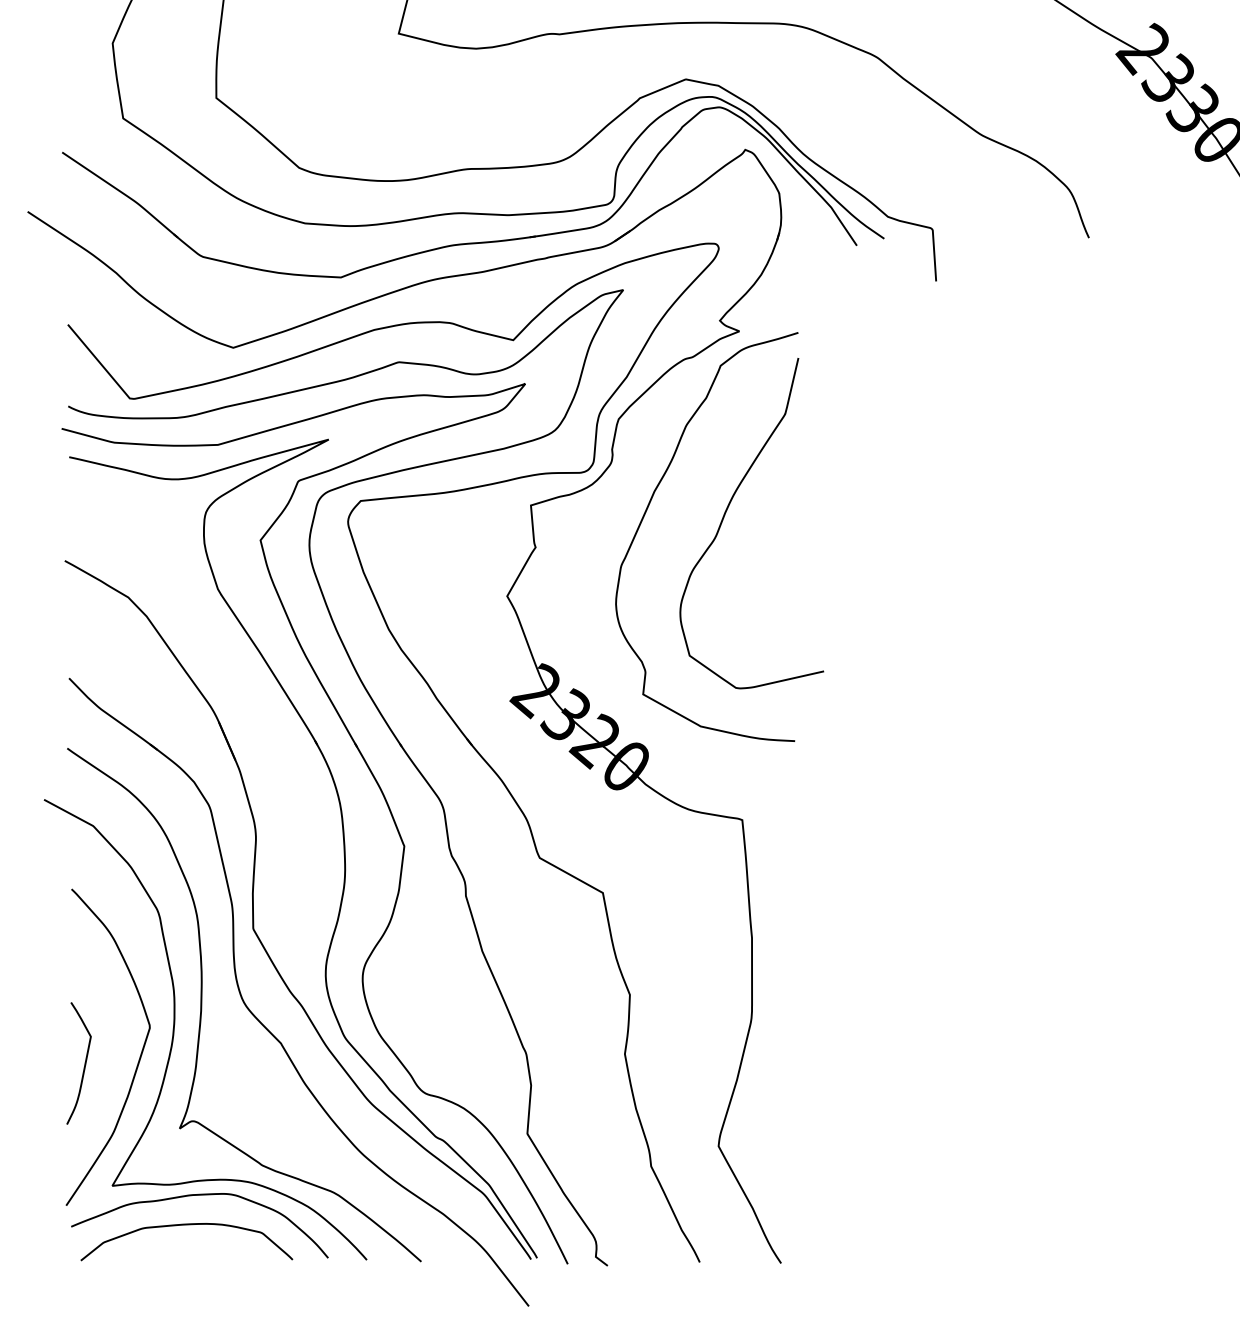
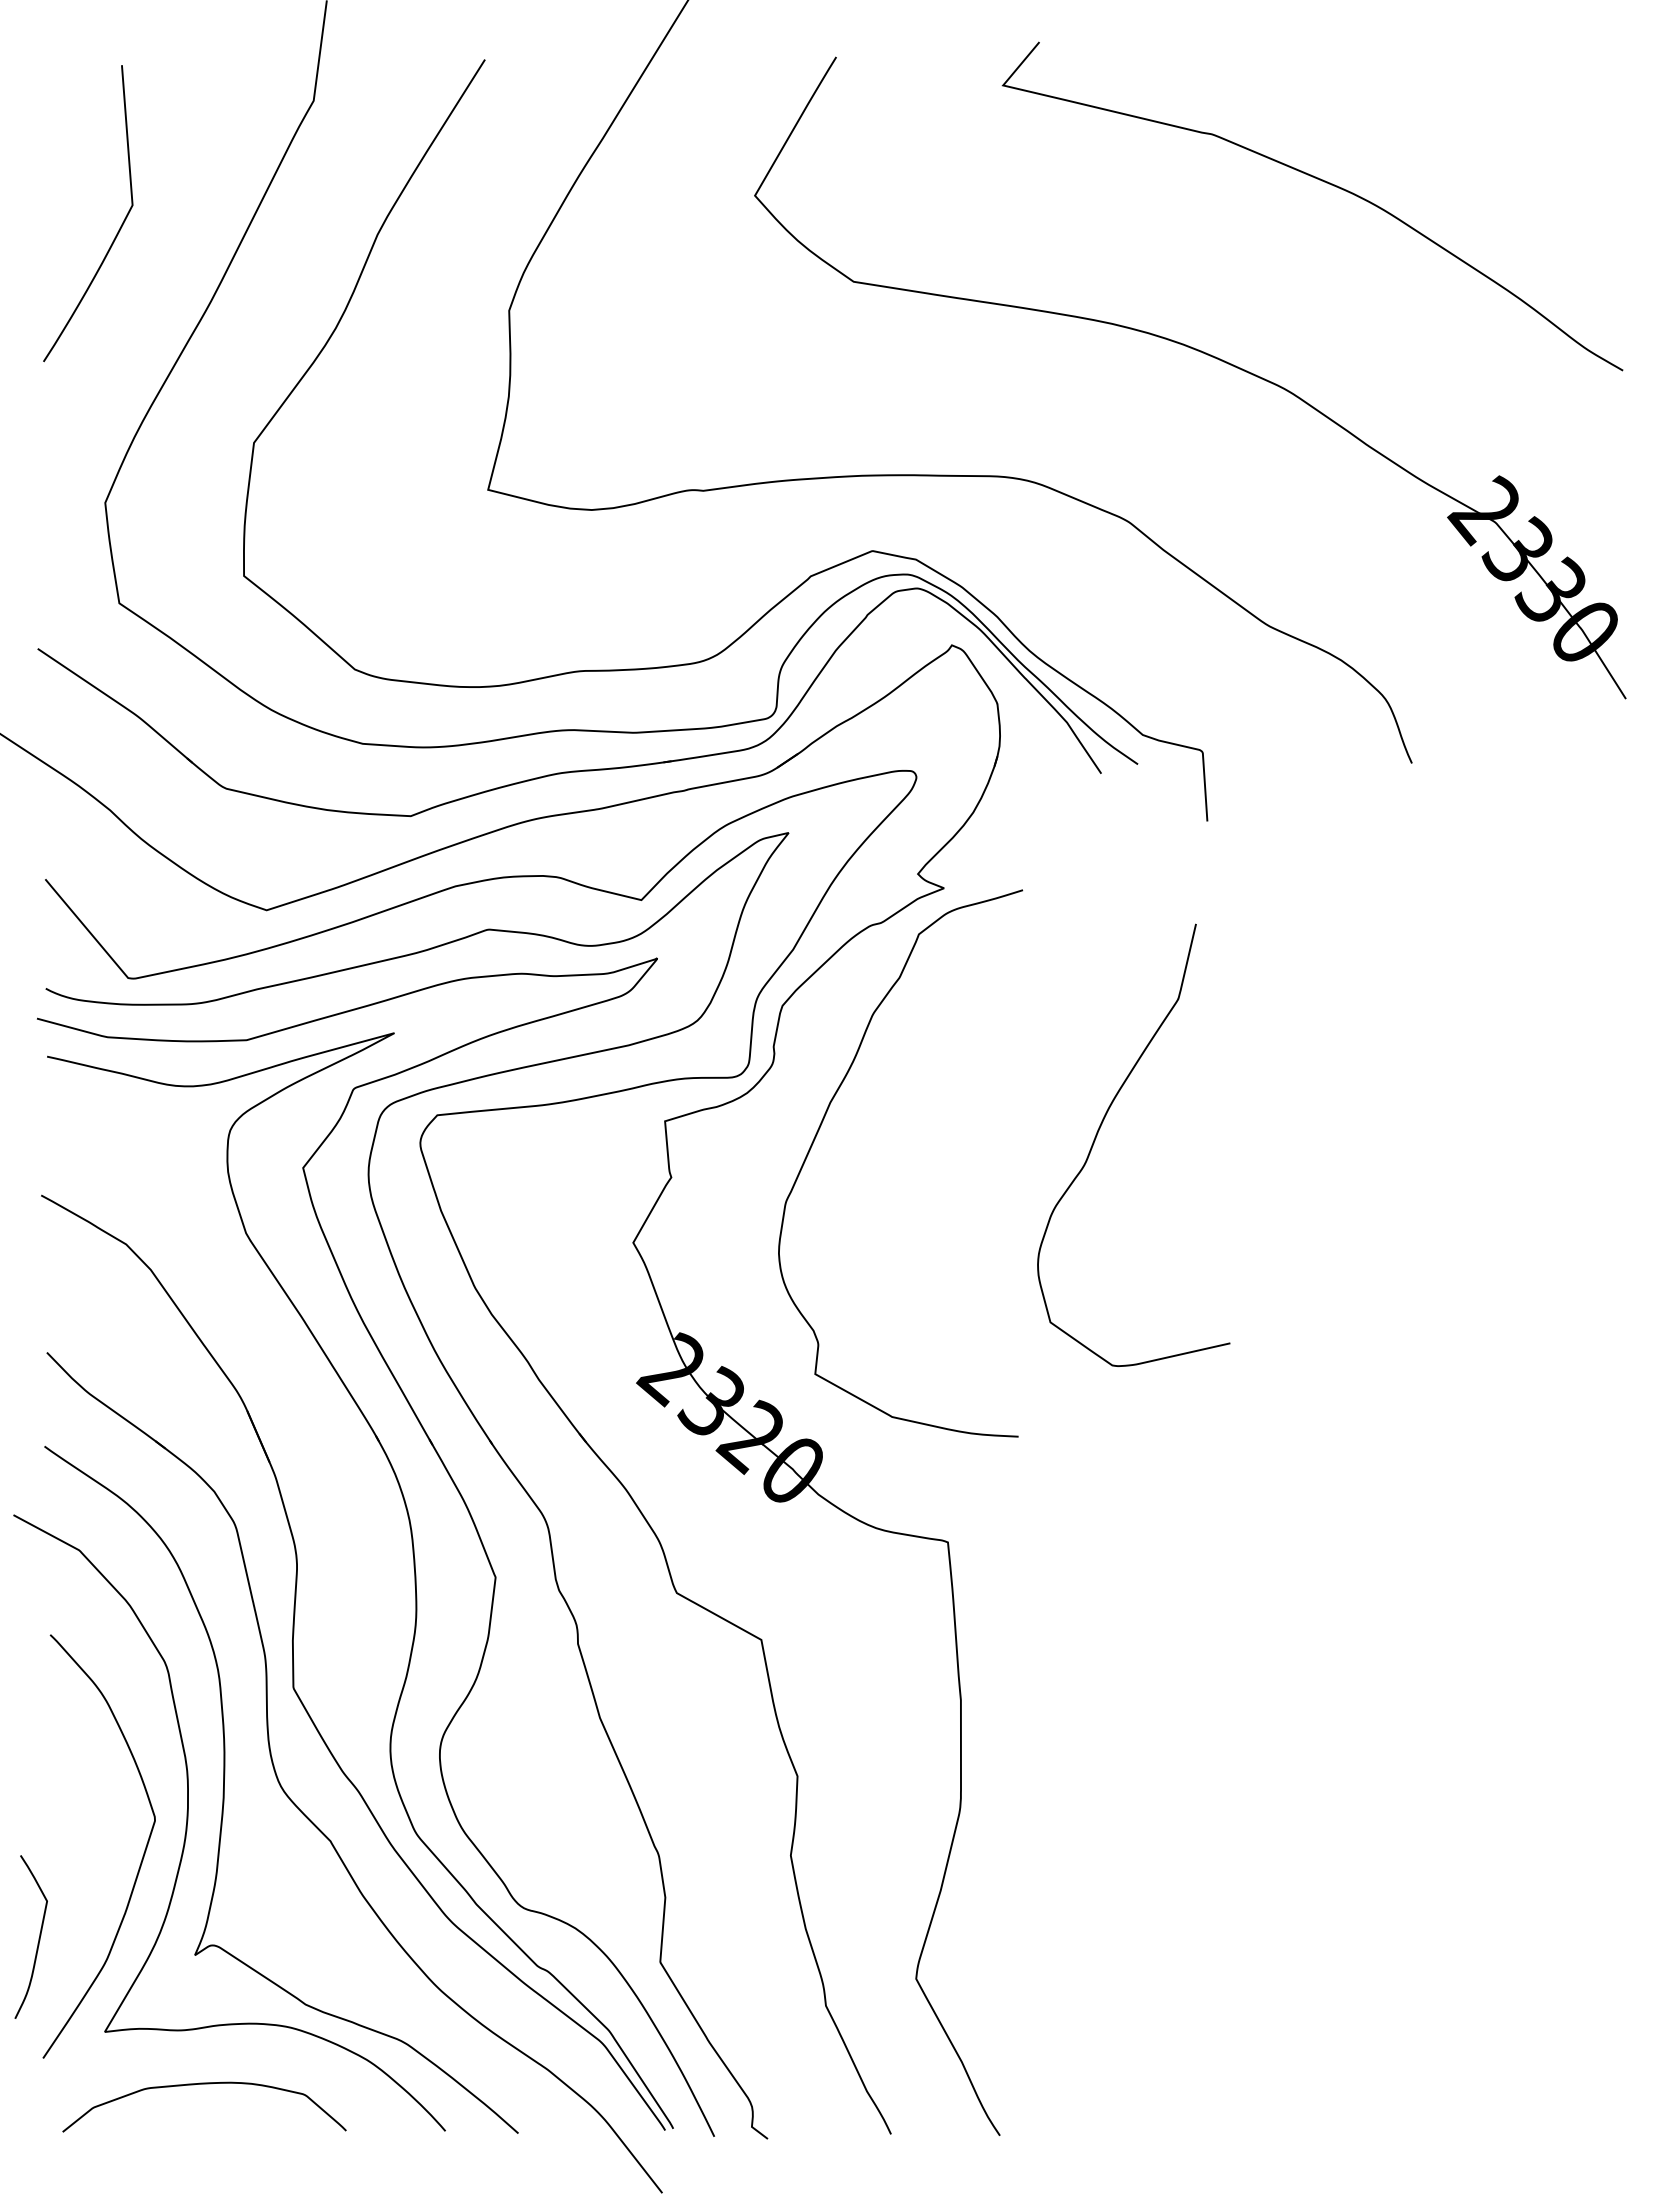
curve: (727, 510) -> (1100, 1128), moved
curve: (84, 1064) -> (38, 1938), moved
curve: (193, 1196) -> (213, 2045), removed

